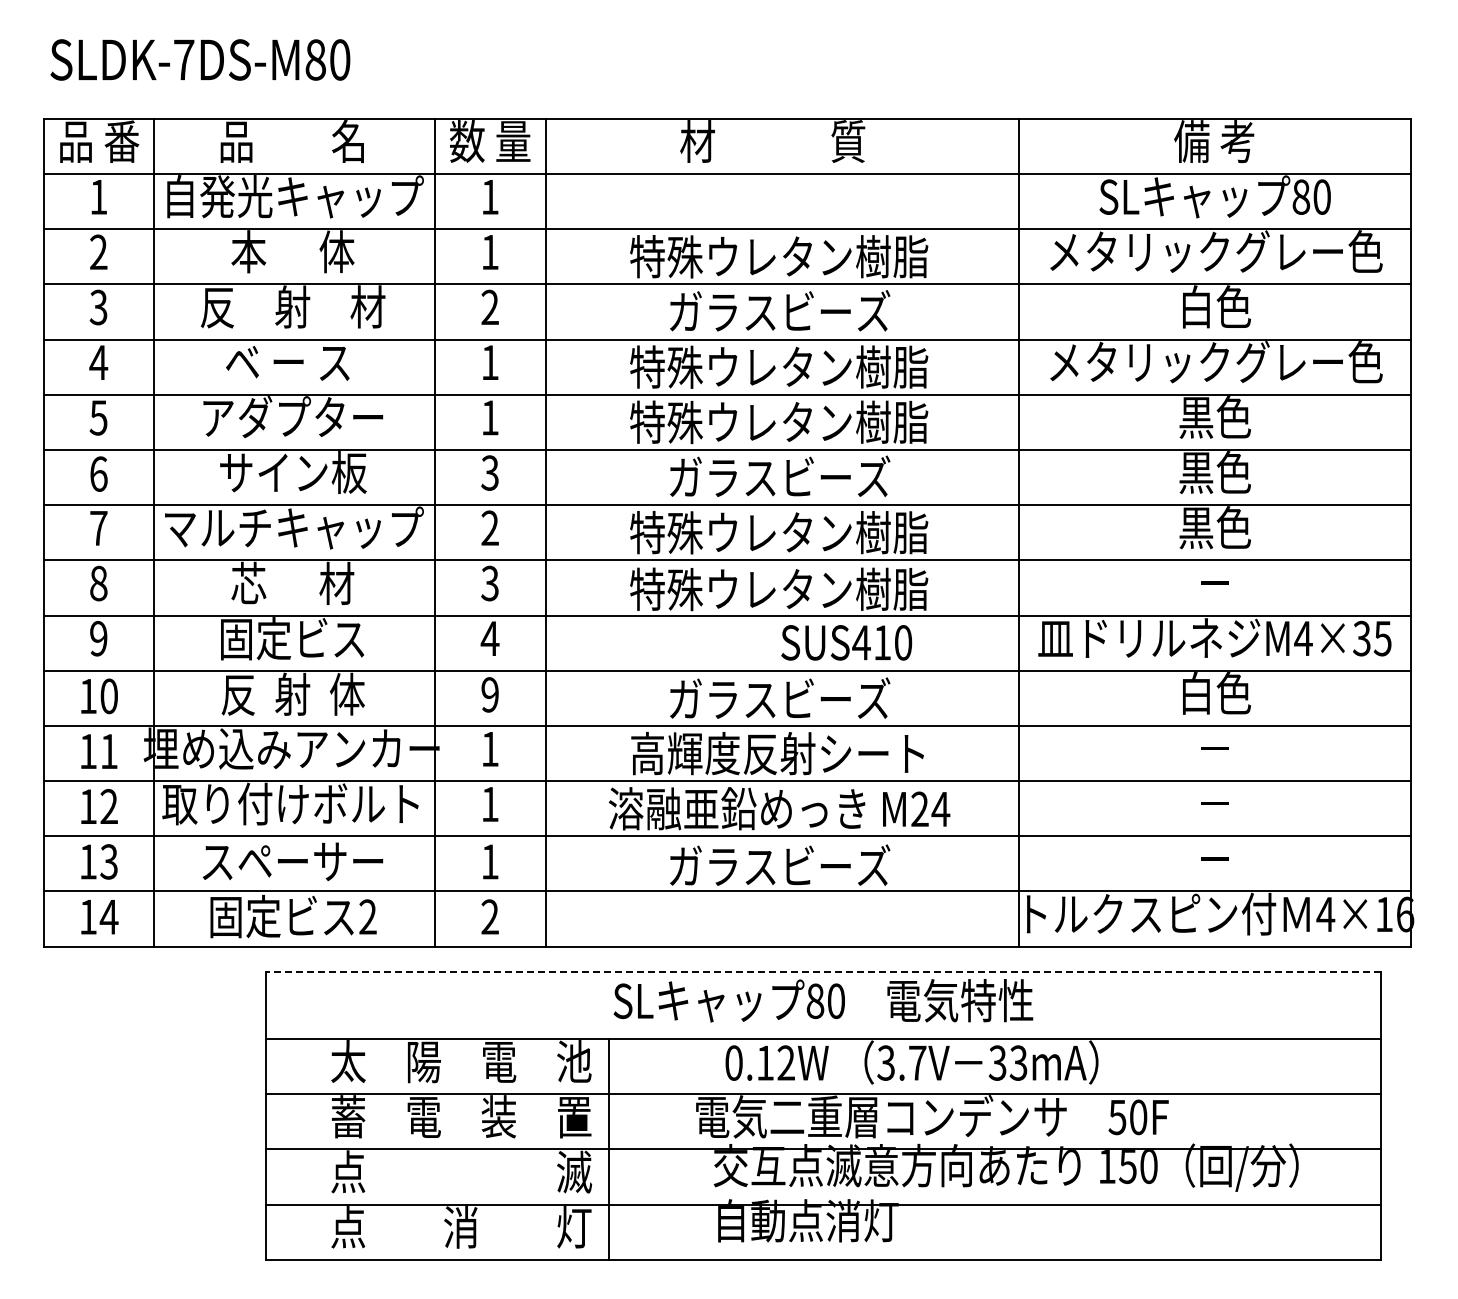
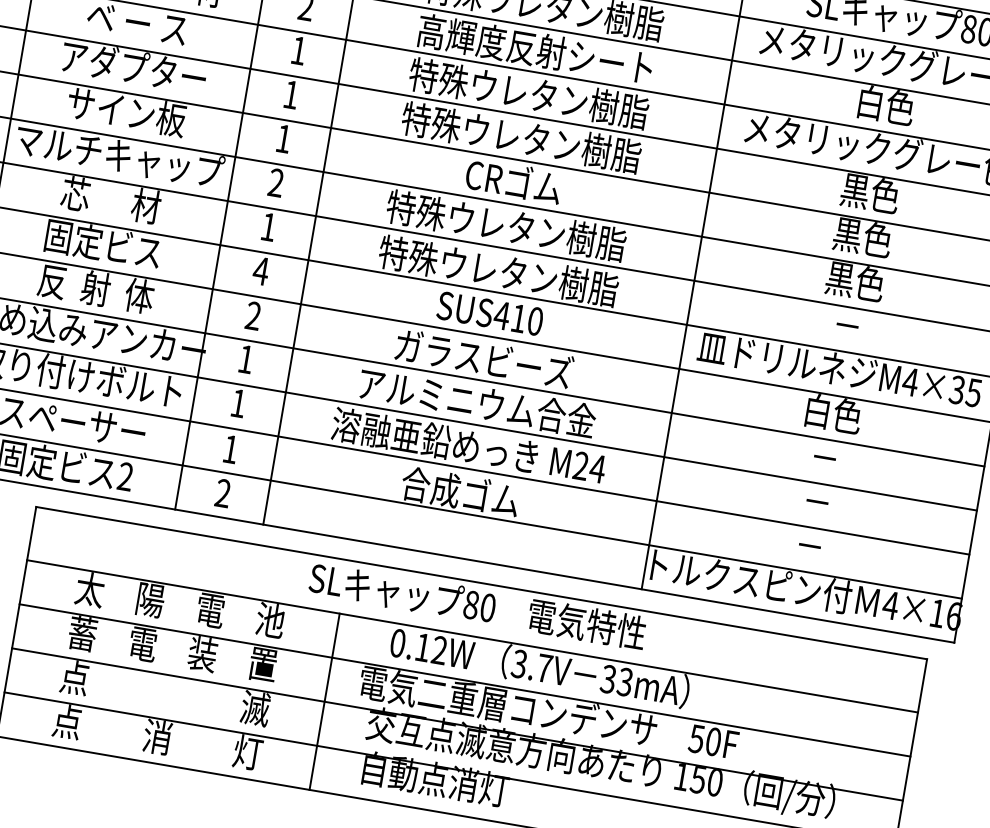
text: (777, 311) -> (535, 49), ガラスビーズ -> 高輝度反射シート
text: (489, 472) -> (283, 138), 3 -> 1
text: (780, 476) -> (515, 181), ガラスビーズ -> CRゴム
text: (489, 583) -> (268, 226), 3 -> 1
text: (846, 642) -> (490, 313), moved
text: (489, 694) -> (252, 315), 9 -> 2
text: (779, 753) -> (476, 402), 高輝度反射シート -> アルミニウム合金
text: (780, 865) -> (462, 491), ガラスビーズ -> 合成ゴム
line: (823, 972) -> (481, 583), dashed -> solid
line: (609, 1149) -> (325, 701), moved

